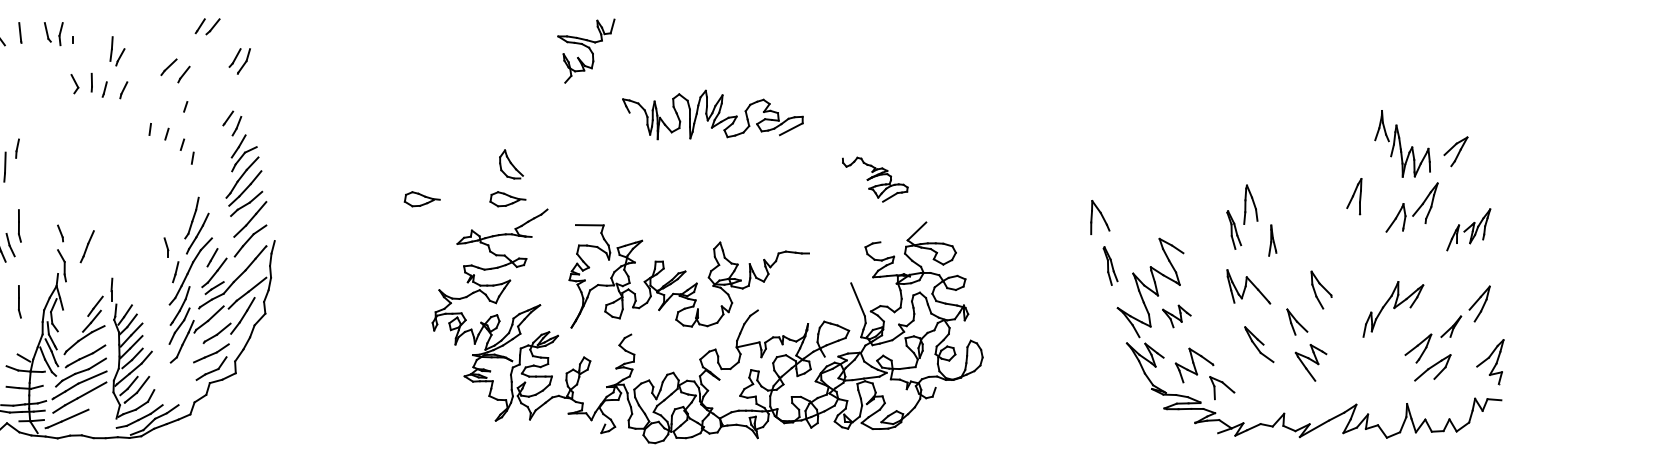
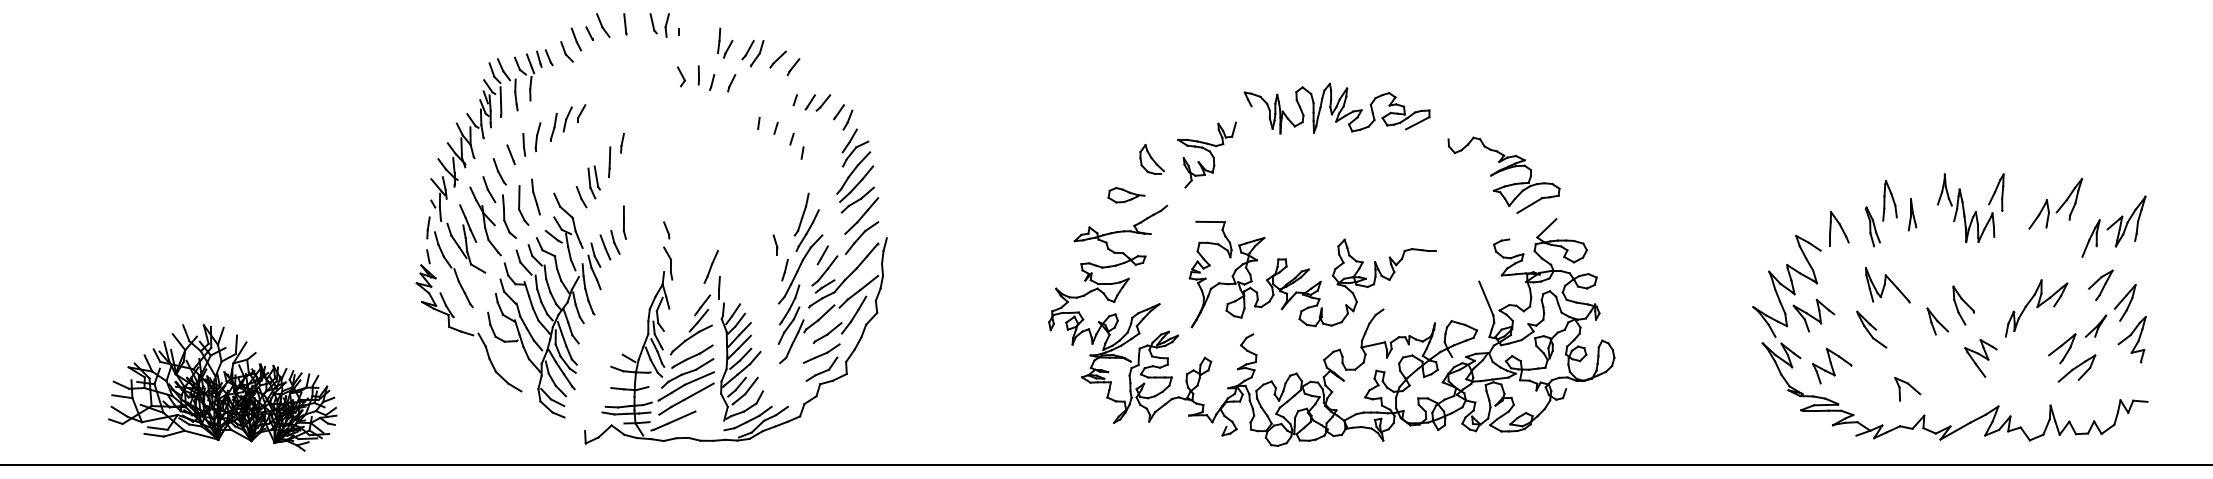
part: (207, 26) -> (817, 102), moved
part: (585, 50) -> (1206, 154), moved
part: (239, 61) -> (752, 53), moved
part: (1403, 144) -> (1966, 208), moved
part: (1455, 151) -> (2100, 285), moved
part: (510, 164) -> (1151, 159), moved
part: (874, 179) -> (1503, 174), size x1.67
part: (422, 199) -> (1038, 195), removed
part: (1100, 217) -> (1839, 228), moved
part: (1468, 229) -> (2113, 226), size x1.43
part: (1272, 240) -> (1912, 214), moved
line: (86, 246) -> (710, 266), moved
part: (1110, 265) -> (1745, 263), removed
part: (1321, 289) -> (1963, 305), moved
part: (19, 301) -> (624, 300), removed
part: (1176, 316) -> (1813, 315), size x1.43
part: (1259, 344) -> (1871, 329), moved
part: (1489, 361) -> (2131, 339), moved
part: (1310, 362) -> (1980, 358), moved
part: (1222, 388) -> (1907, 389), moved

